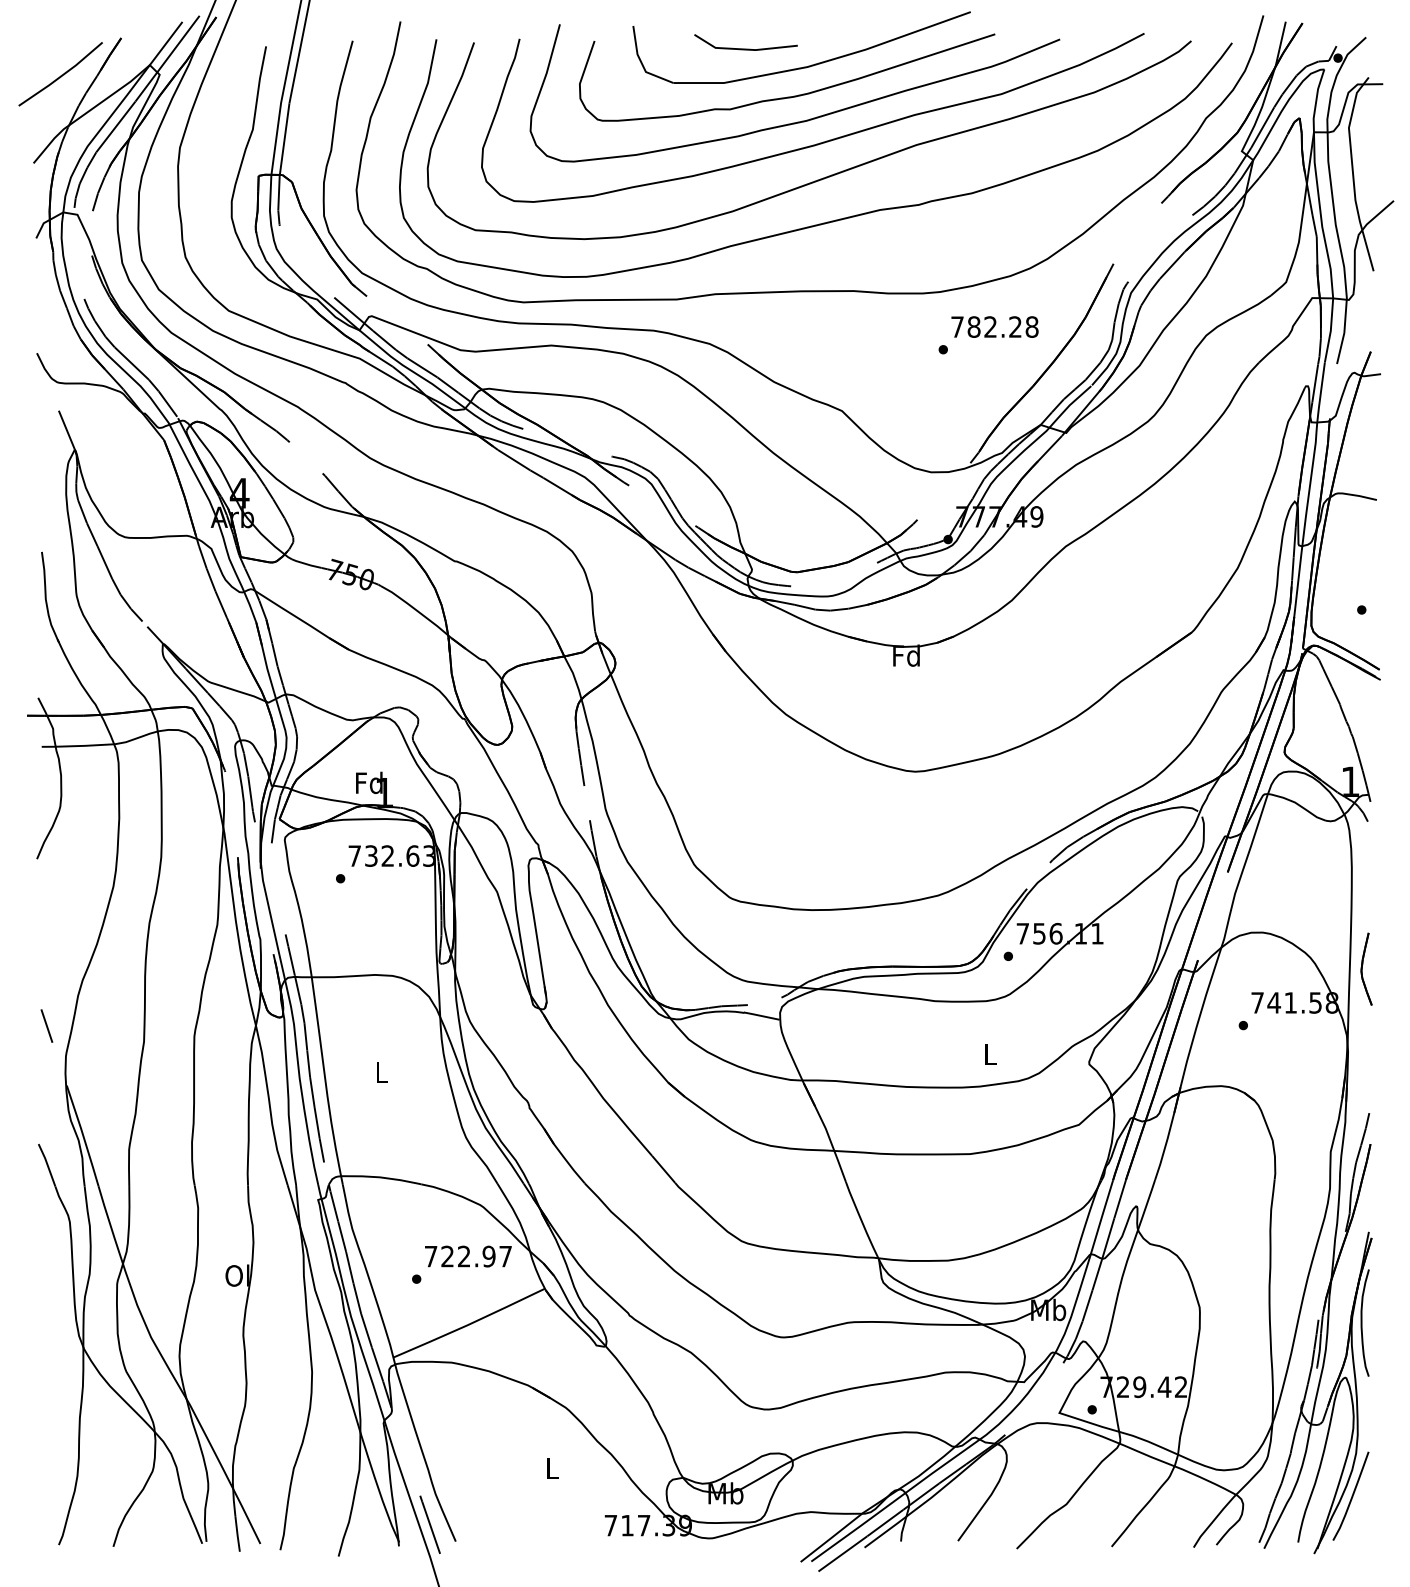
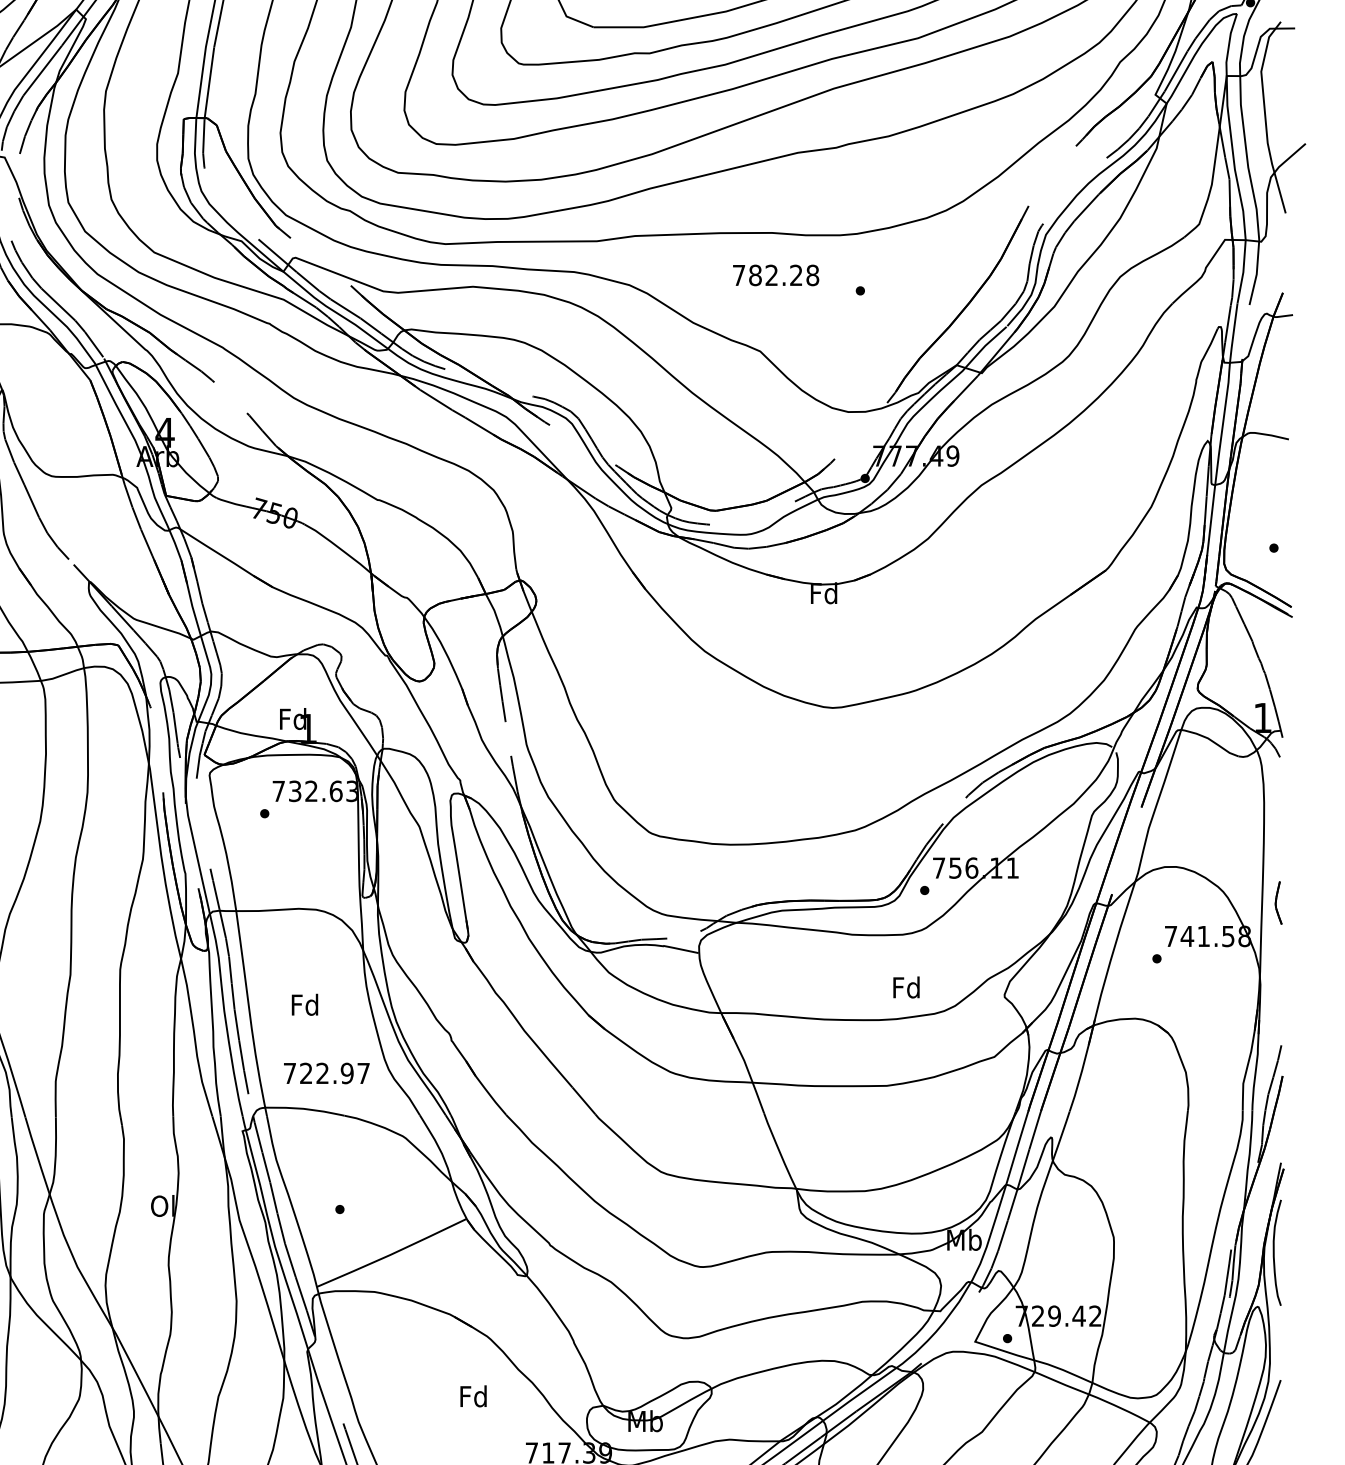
text: (994, 326) -> (775, 274), moved
part: (1366, 968) -> (1278, 902), size x0.6
text: (989, 1054) -> (906, 987), L -> Fd
text: (381, 1072) -> (305, 1005), L -> Fd
text: (468, 1256) -> (326, 1073), moved
text: (551, 1468) -> (473, 1396), L -> Fd

